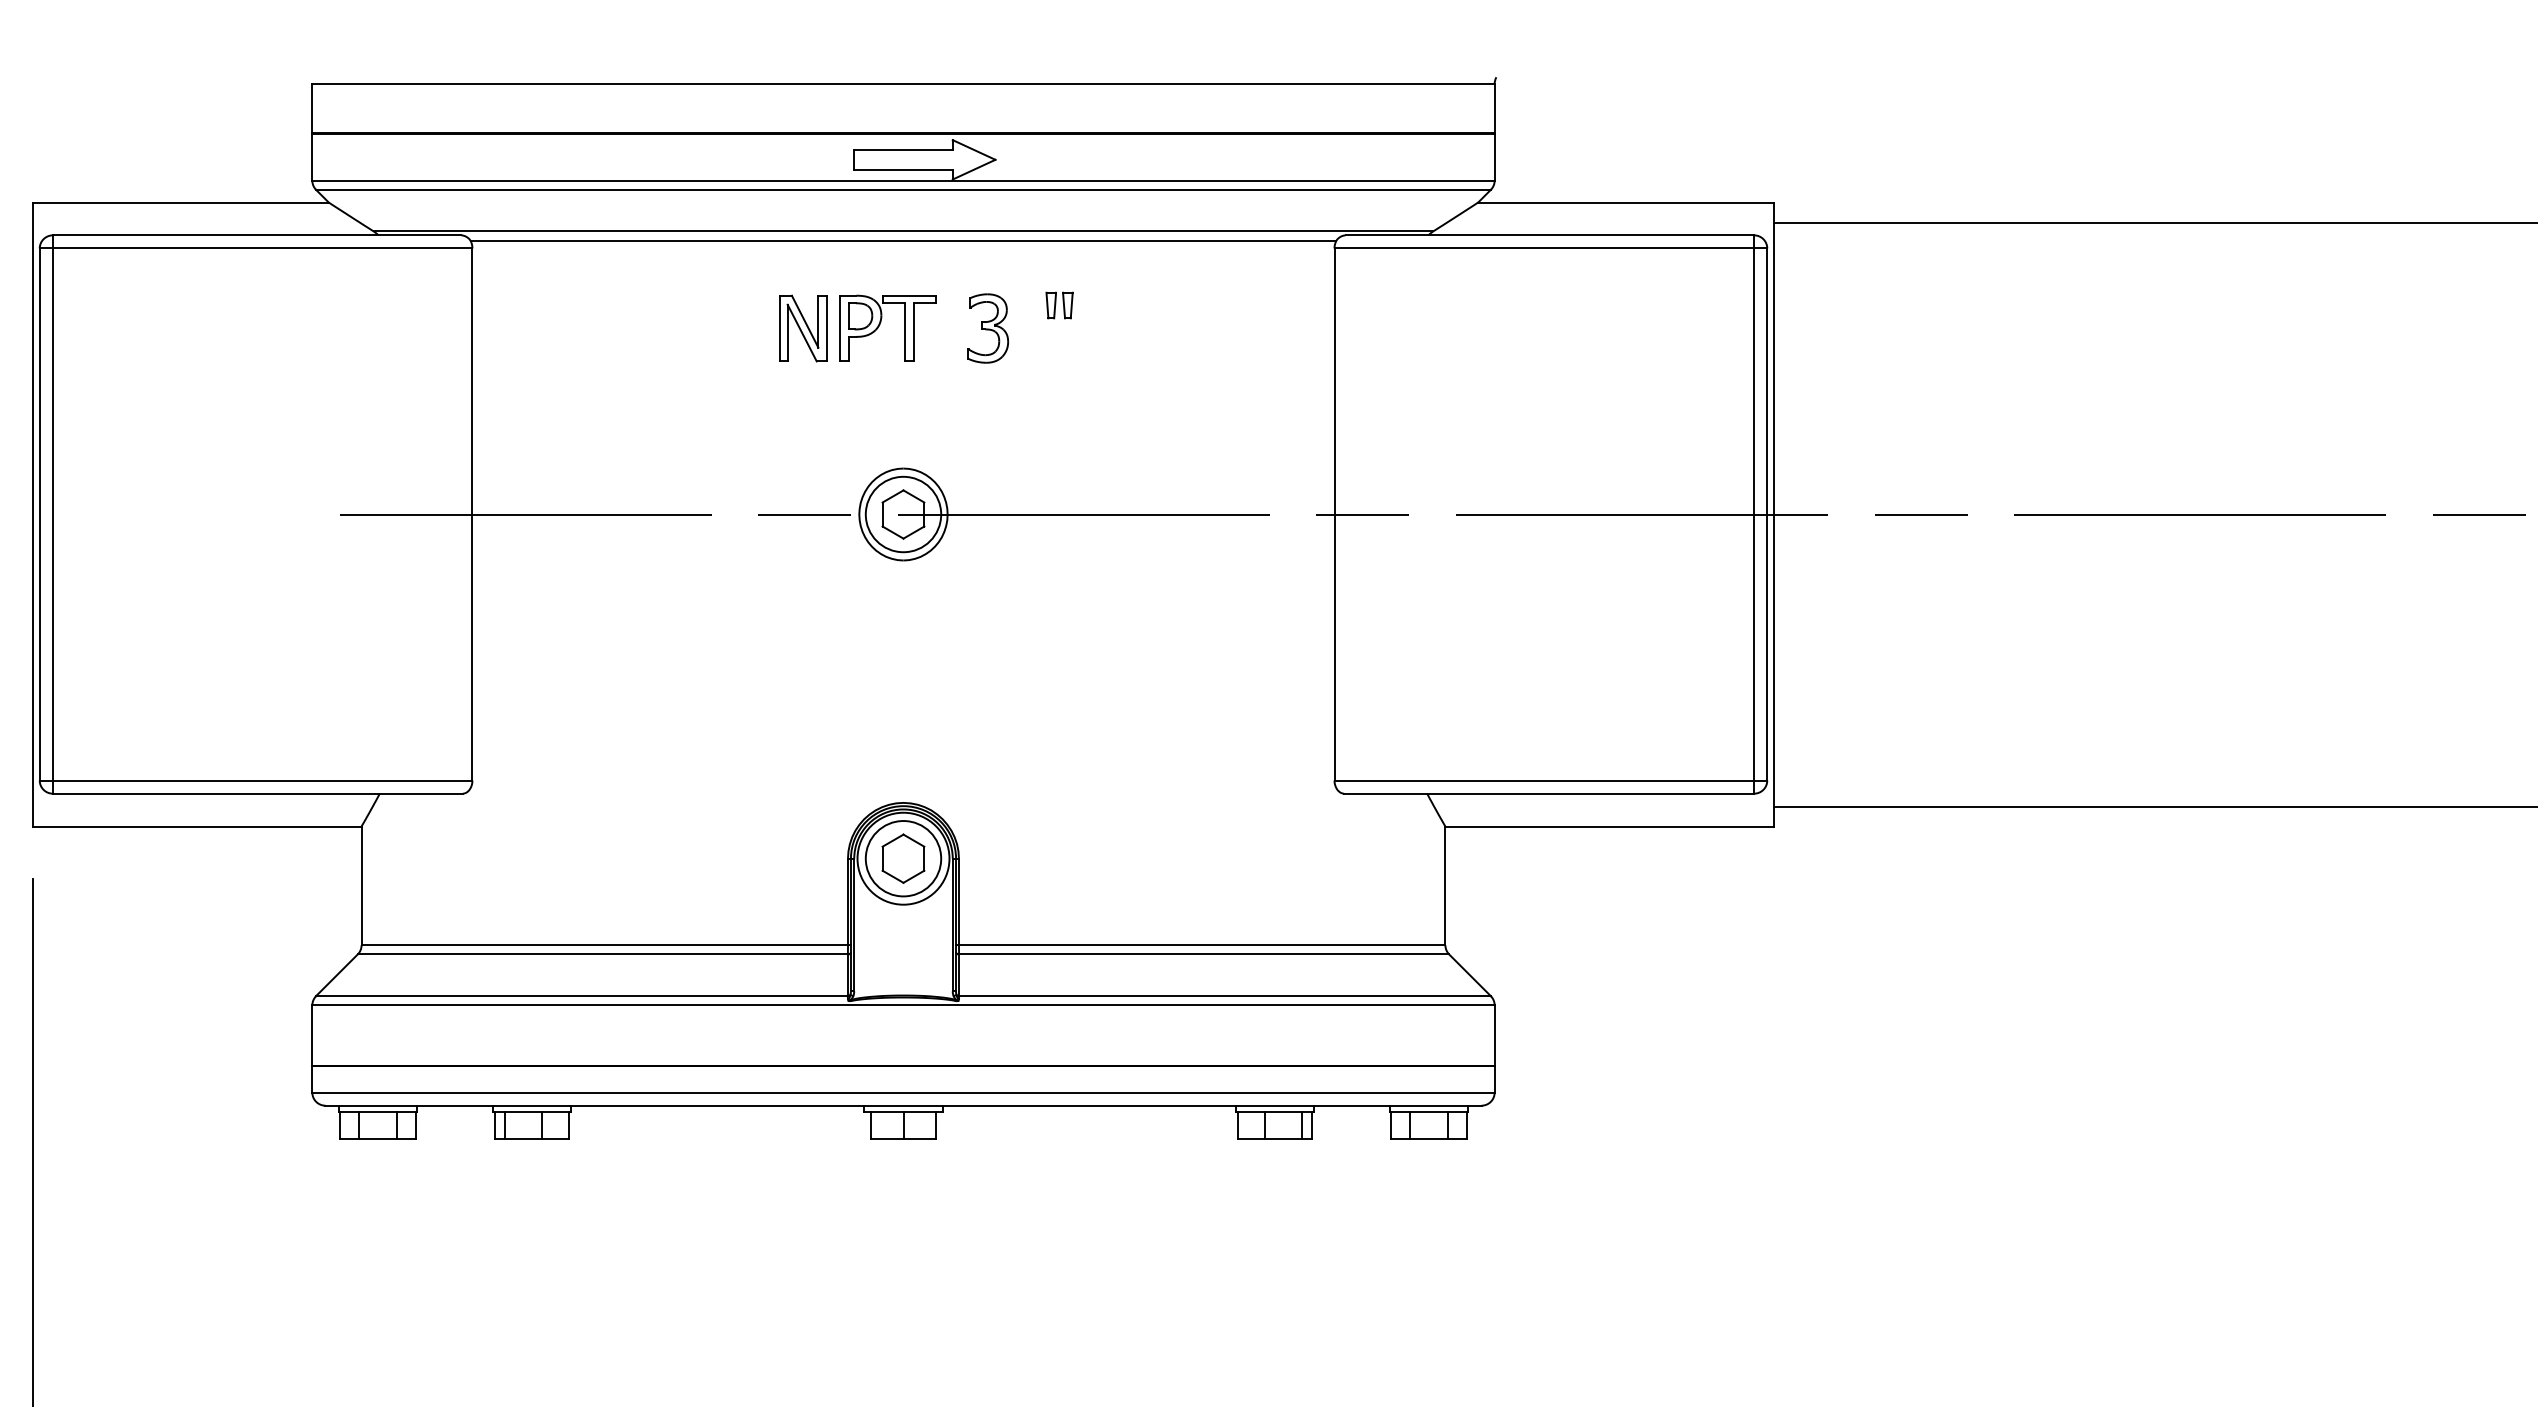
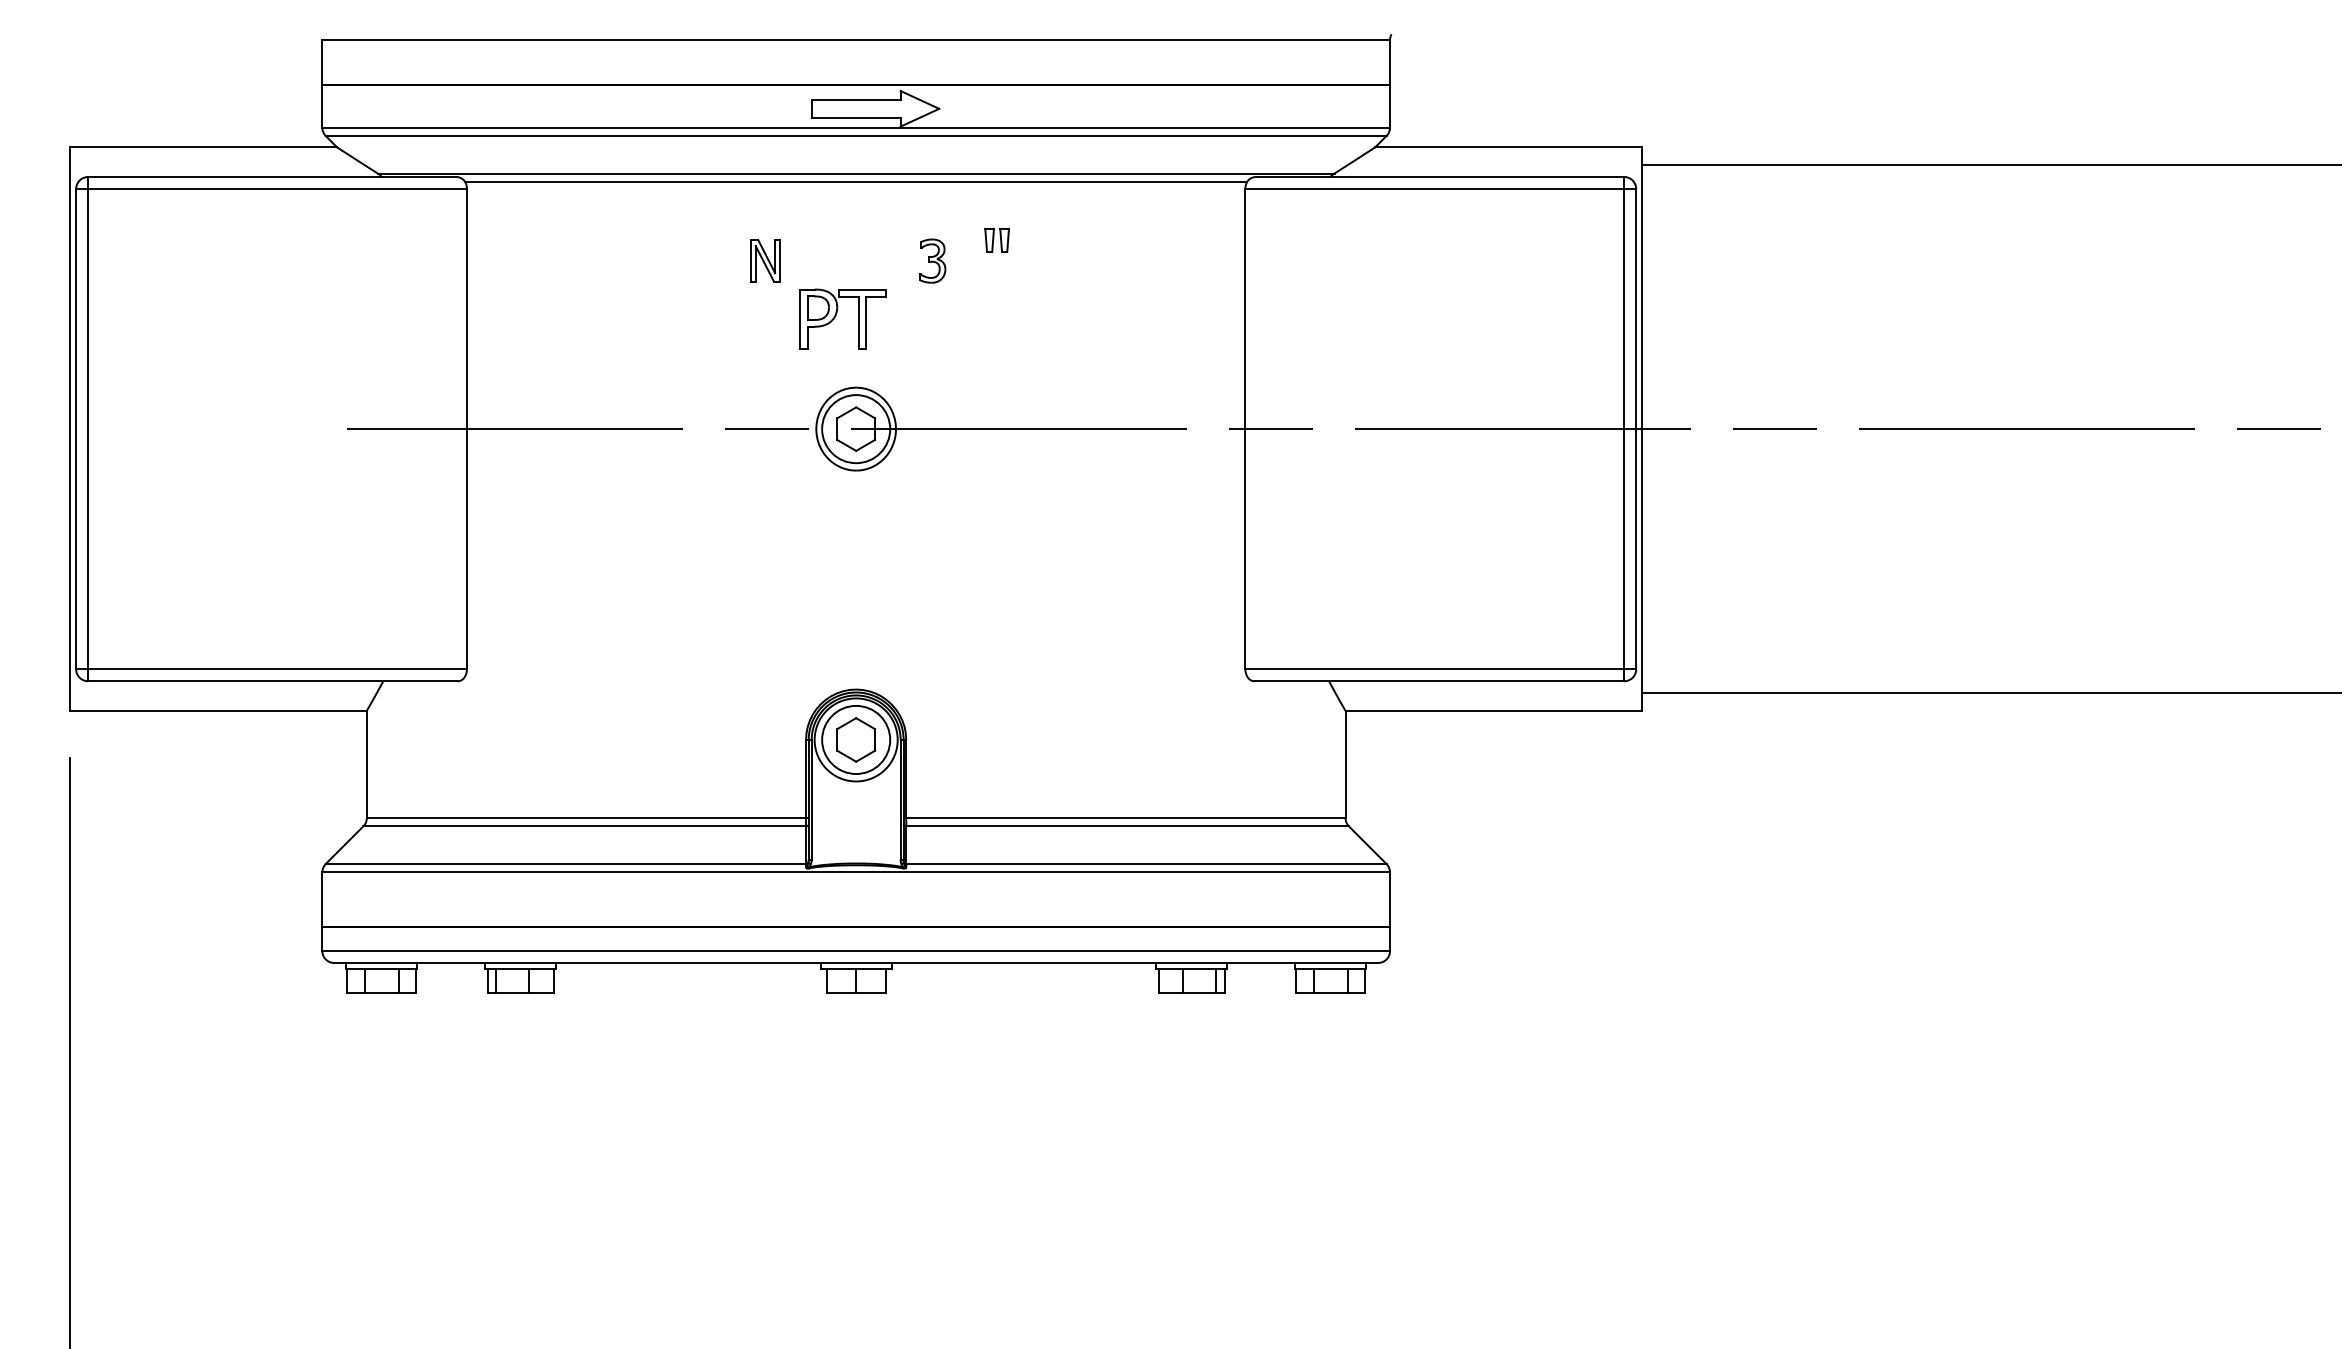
part: (880, 324) -> (836, 315), moved
part: (803, 327) -> (765, 260), size x0.7
part: (988, 327) -> (932, 260), size x0.7

